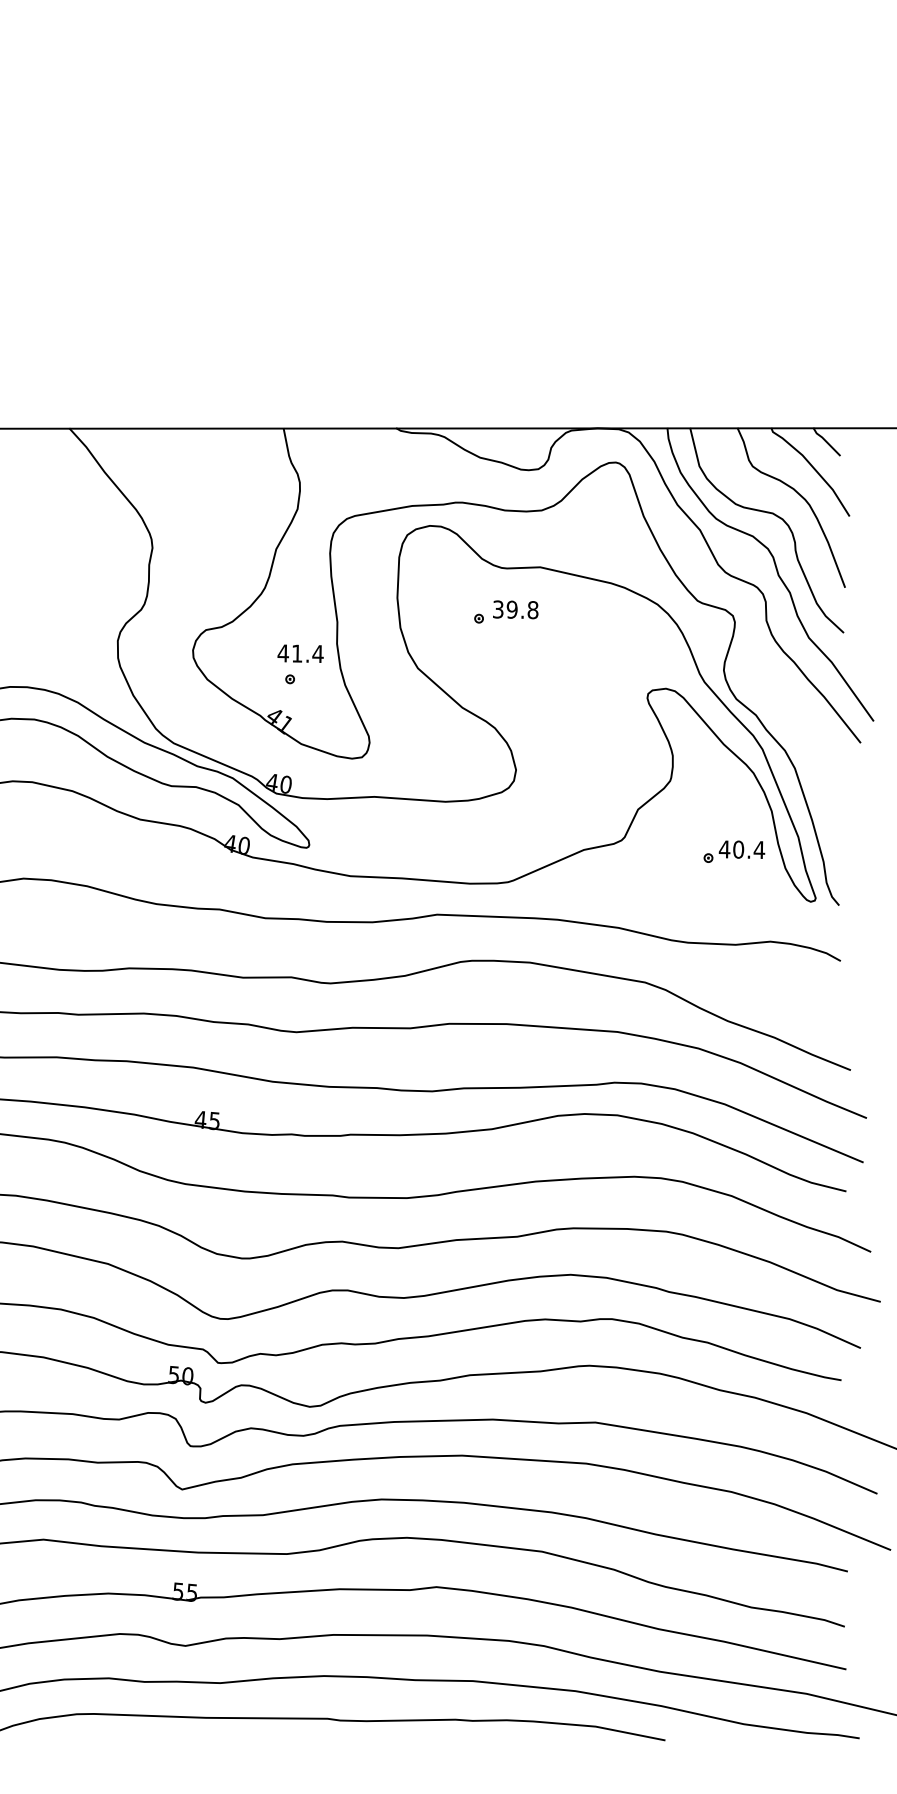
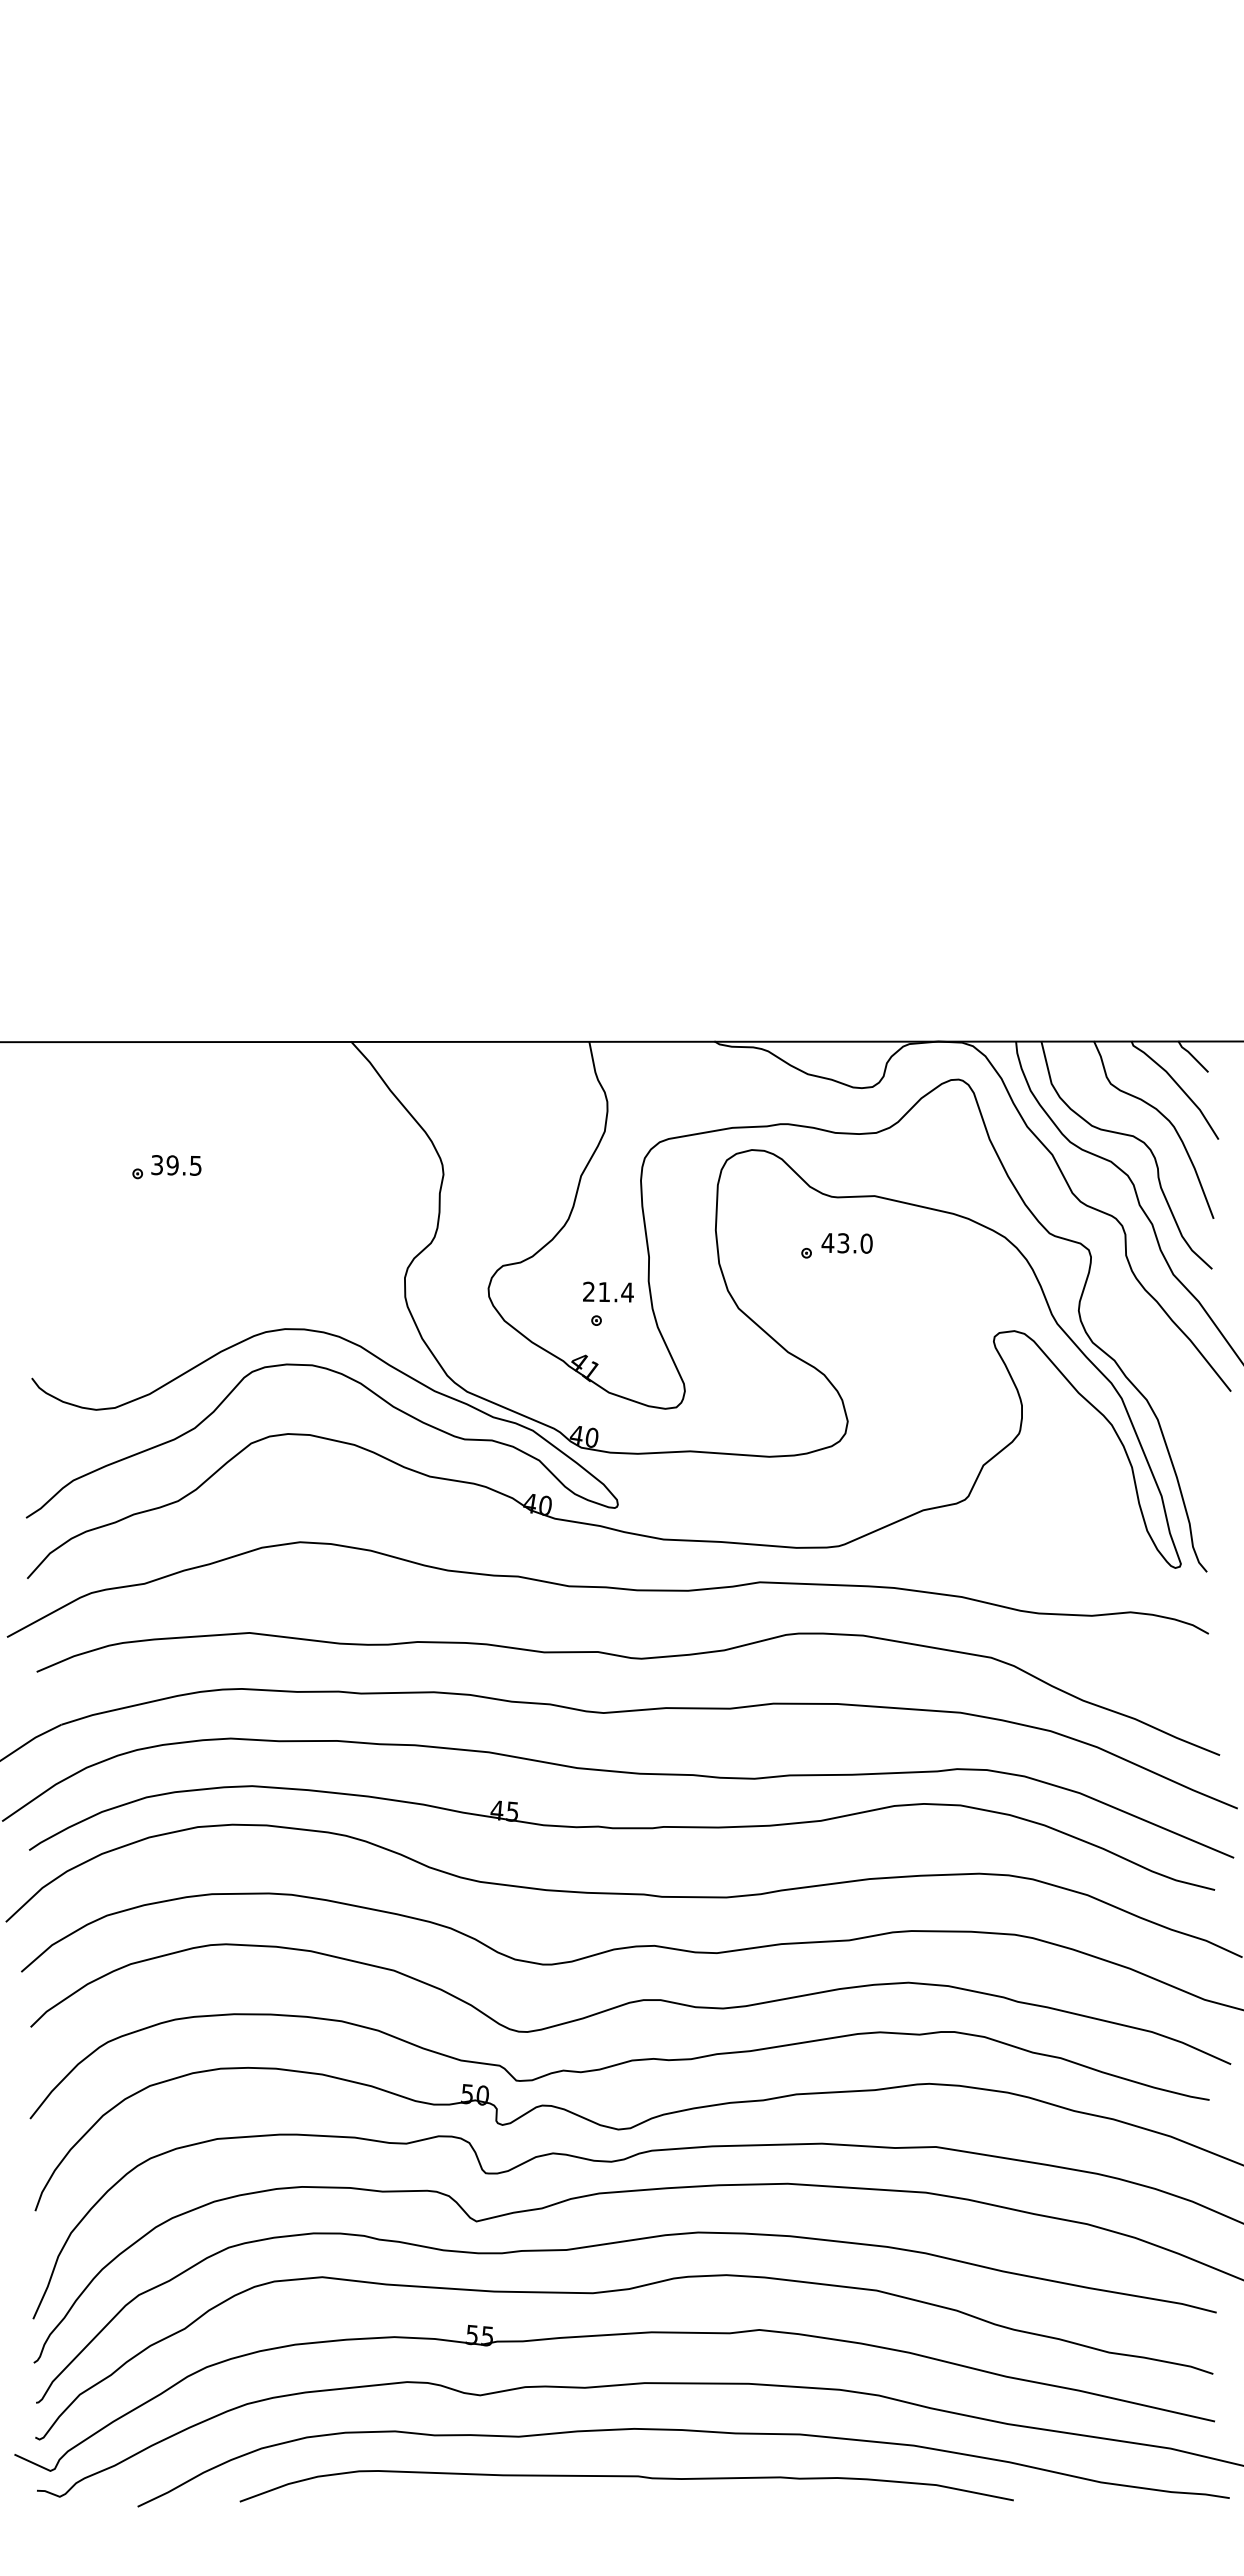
text: (514, 609) -> (846, 1242), 39.8 -> 43.0
text: (282, 653) -> (588, 1291), 41.4 -> 21.4
part: (734, 851) -> (1090, 1512), removed

